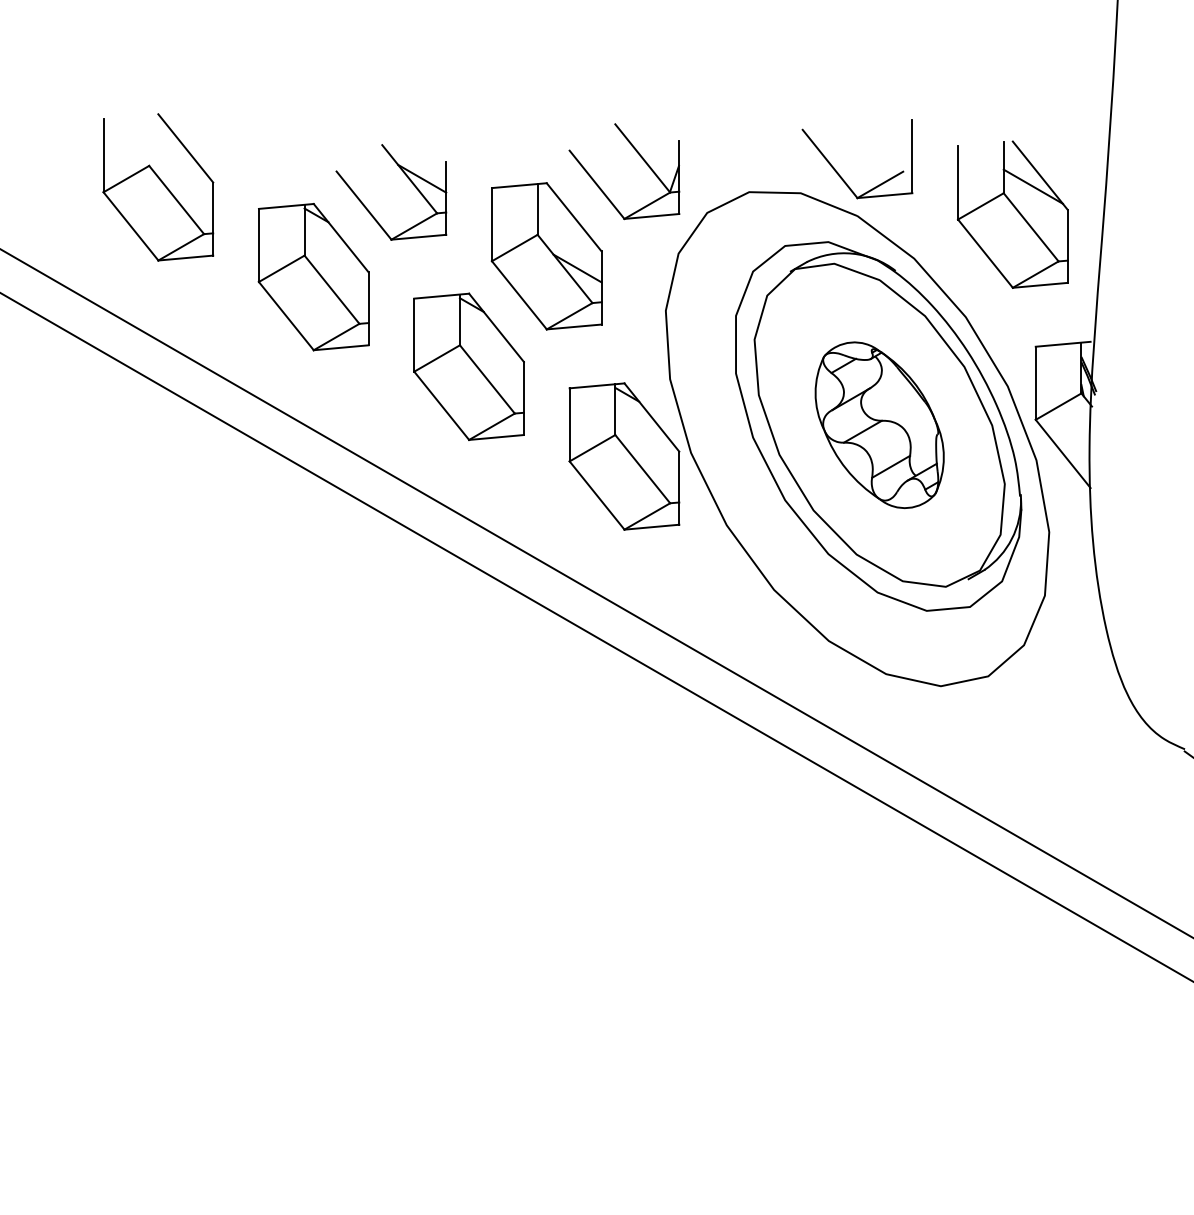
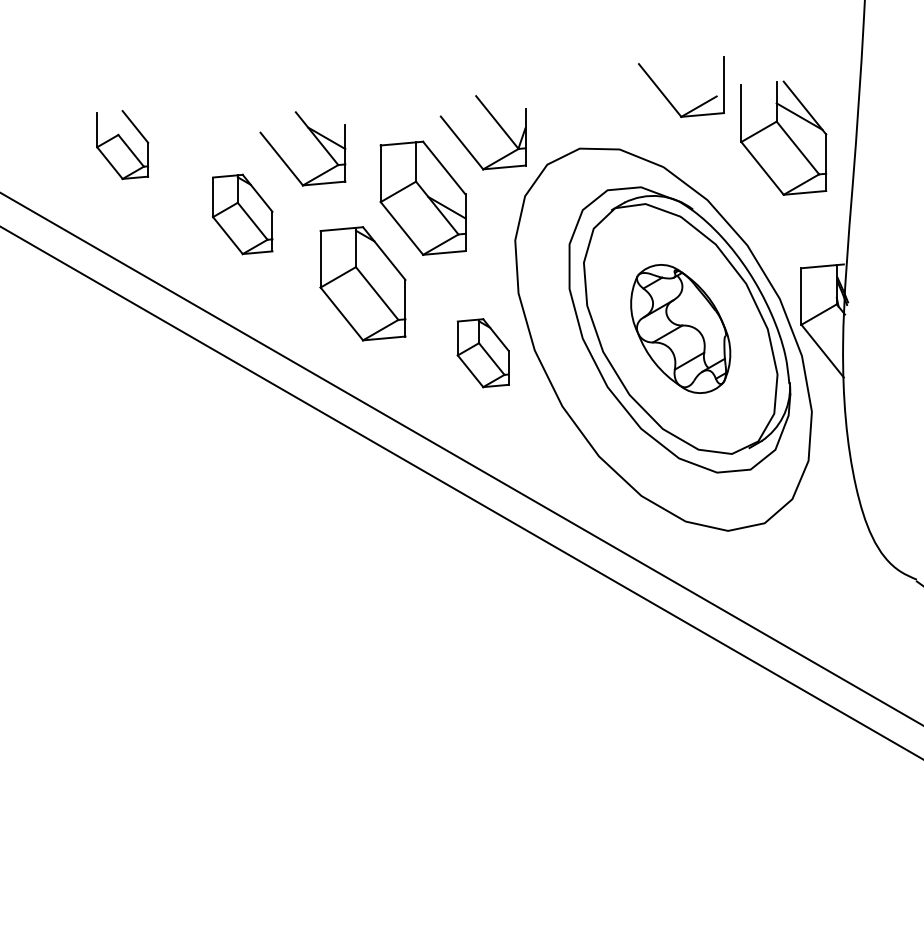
part: (838, 172) -> (666, 97), moved
part: (158, 187) -> (122, 145), size x0.6
part: (1012, 214) -> (783, 138), moved
part: (313, 277) -> (242, 214), size x0.7
part: (624, 456) -> (483, 353), size x0.6

